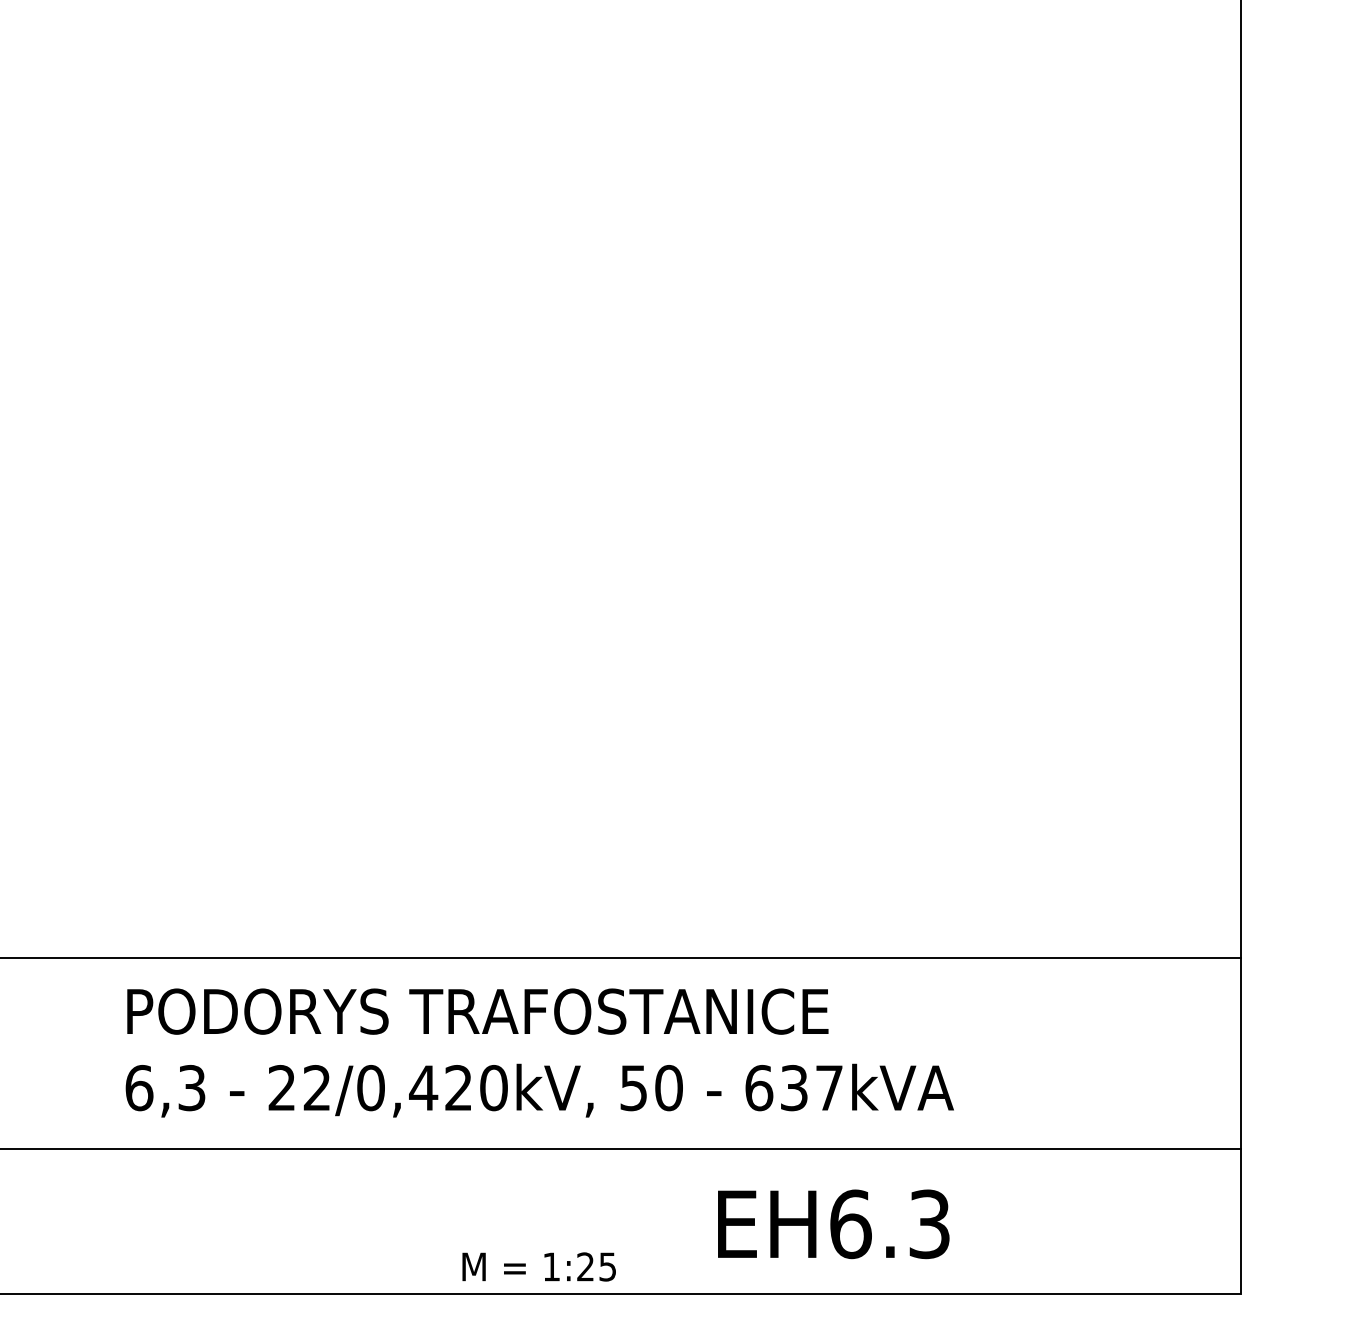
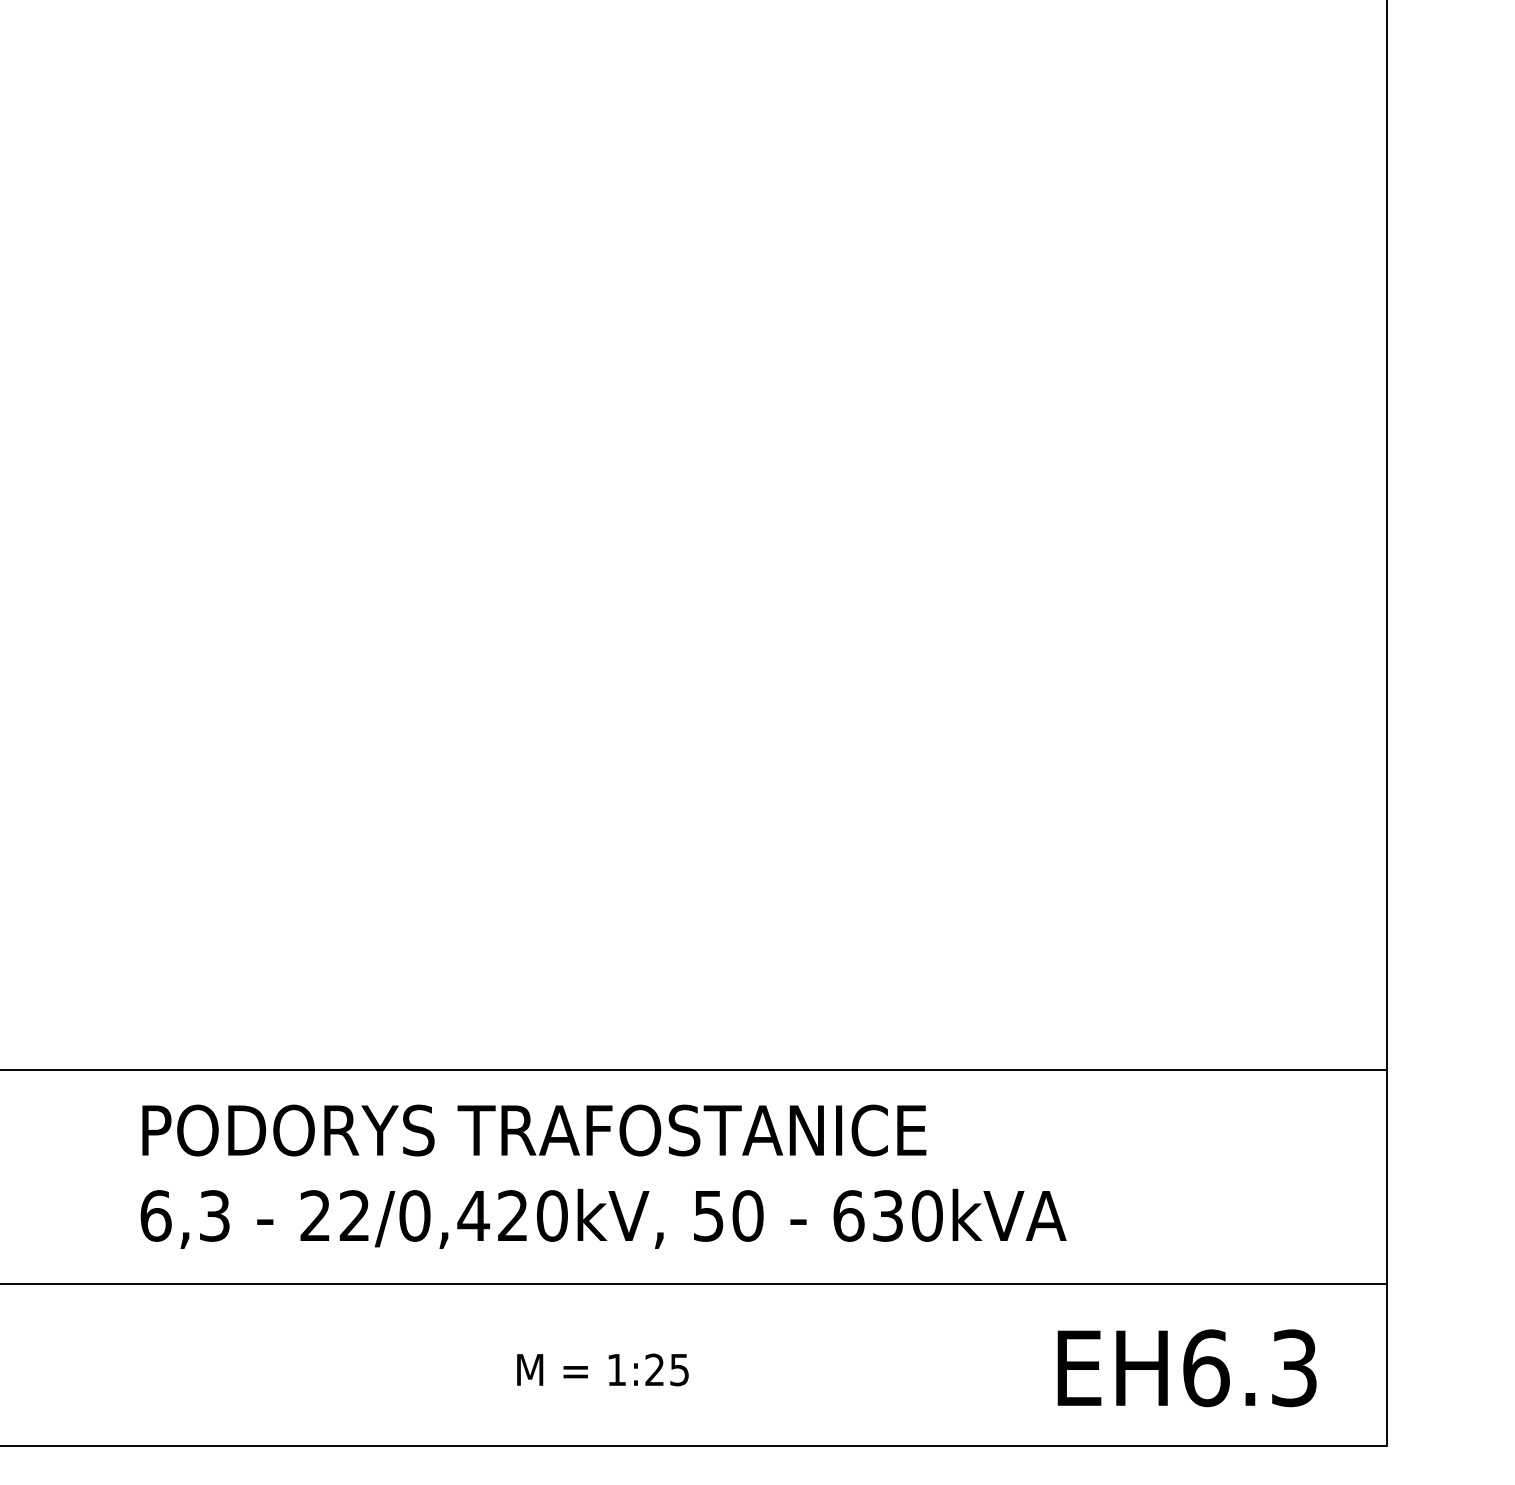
text: (829, 1087) -> (927, 1215), 637kVA -> 630kVA
text: (833, 1224) -> (1186, 1368), moved
text: (538, 1266) -> (602, 1369), moved

